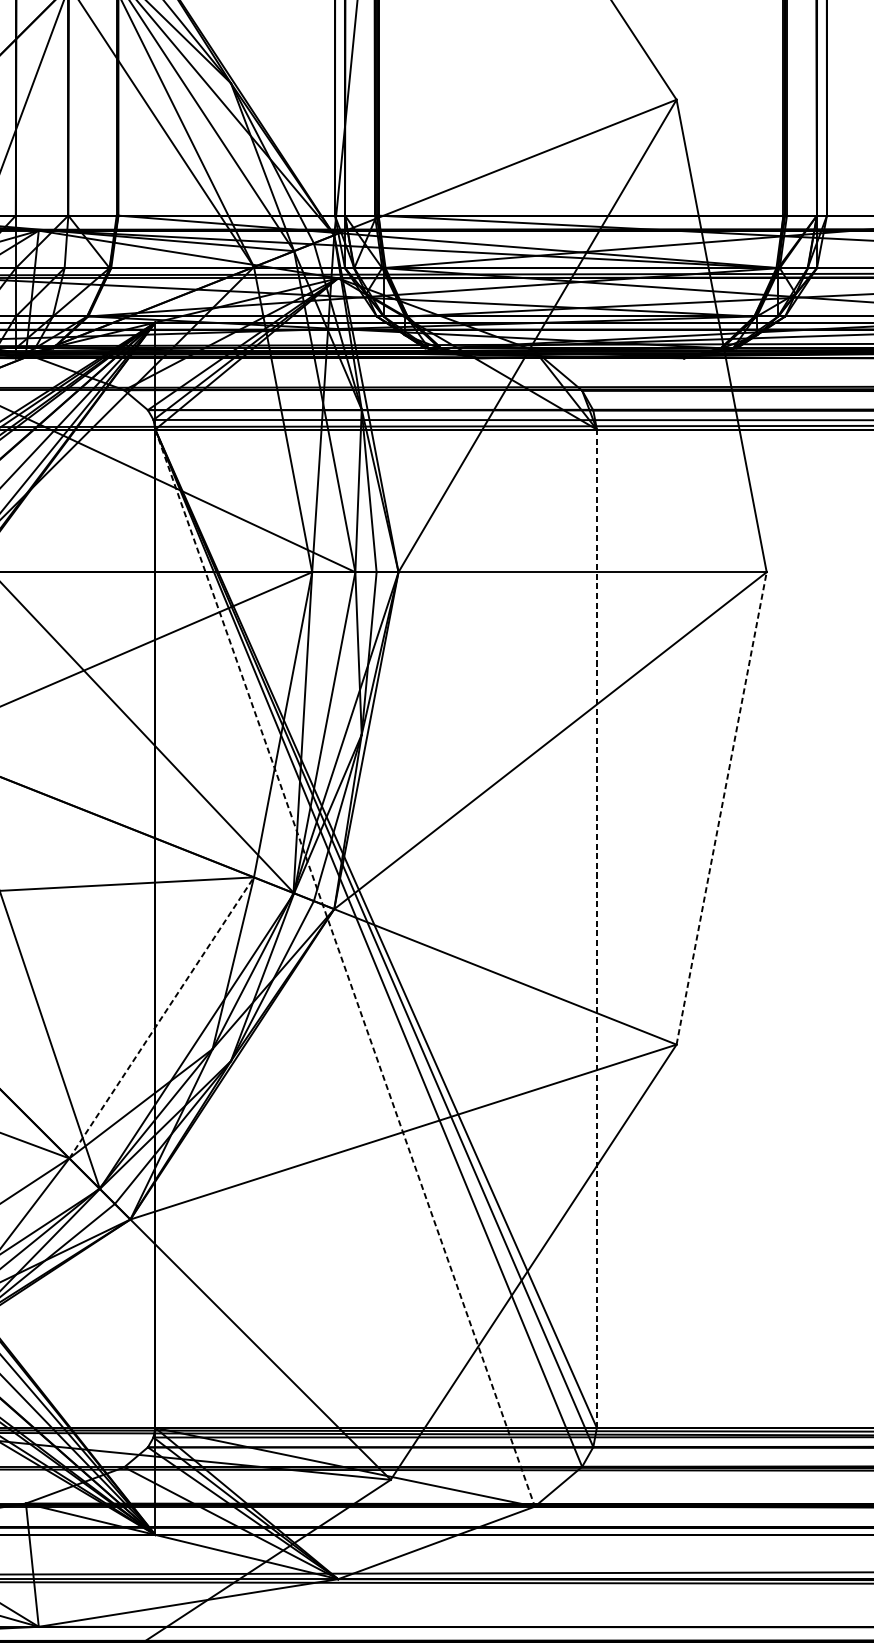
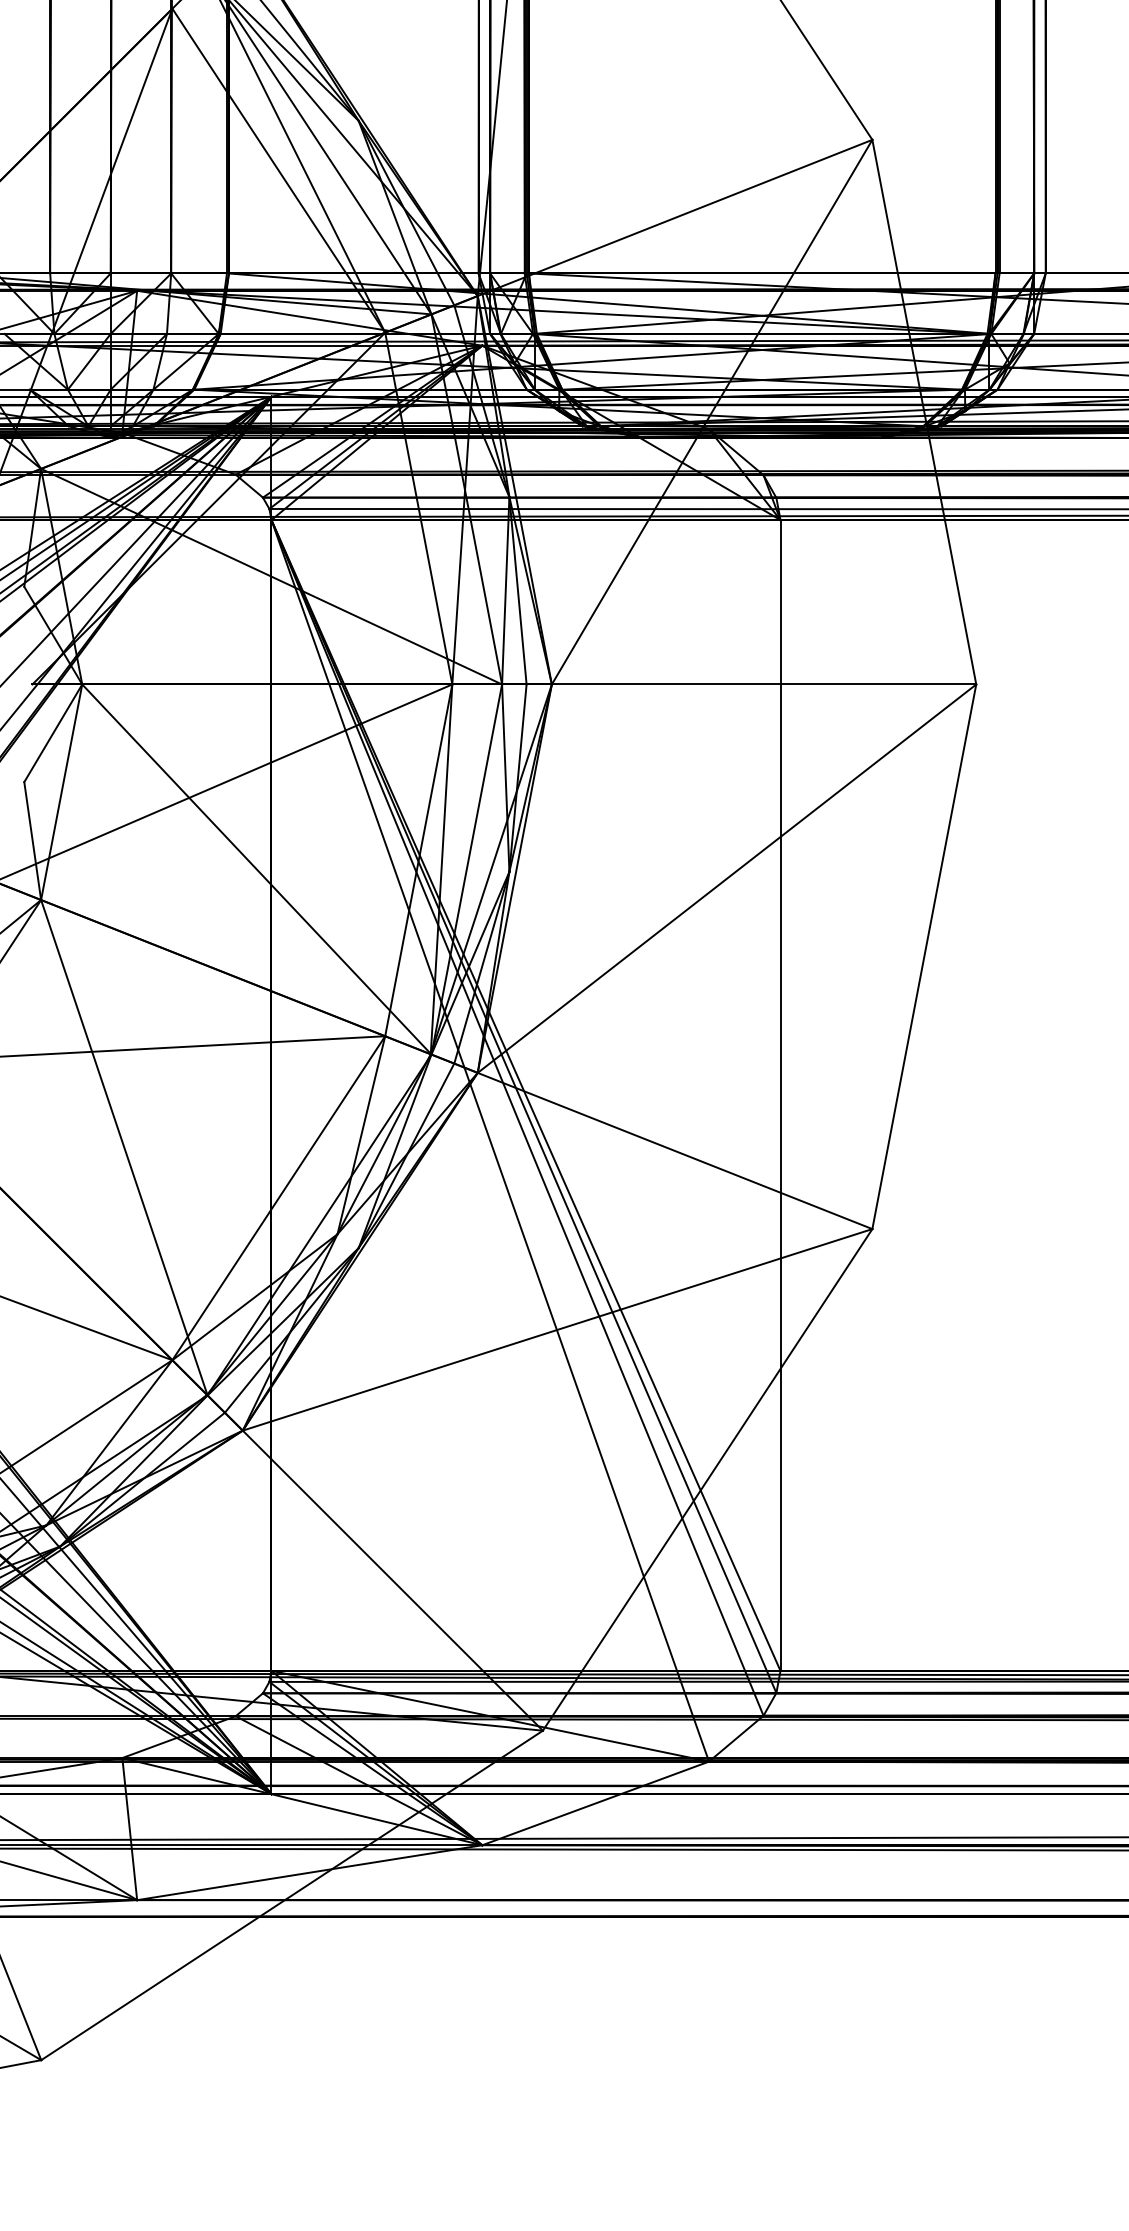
line: (721, 808) -> (924, 956), dashed -> solid
line: (596, 927) -> (780, 1094), dashed -> solid
line: (345, 968) -> (490, 1141), dashed -> solid
line: (161, 1018) -> (278, 1198), dashed -> solid

